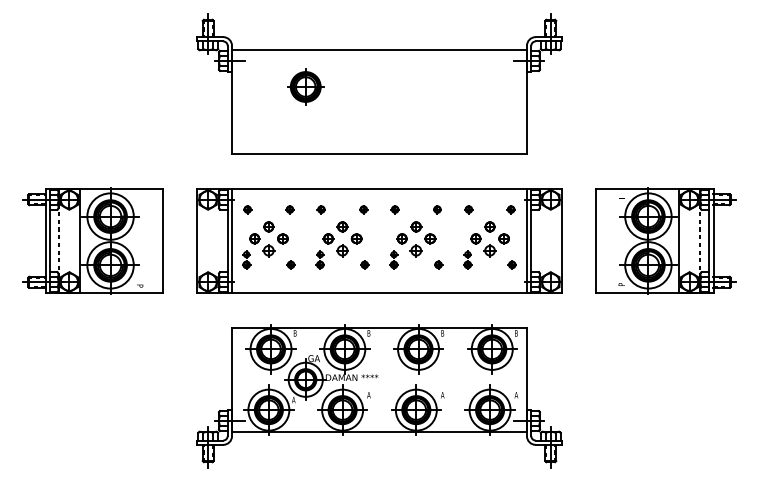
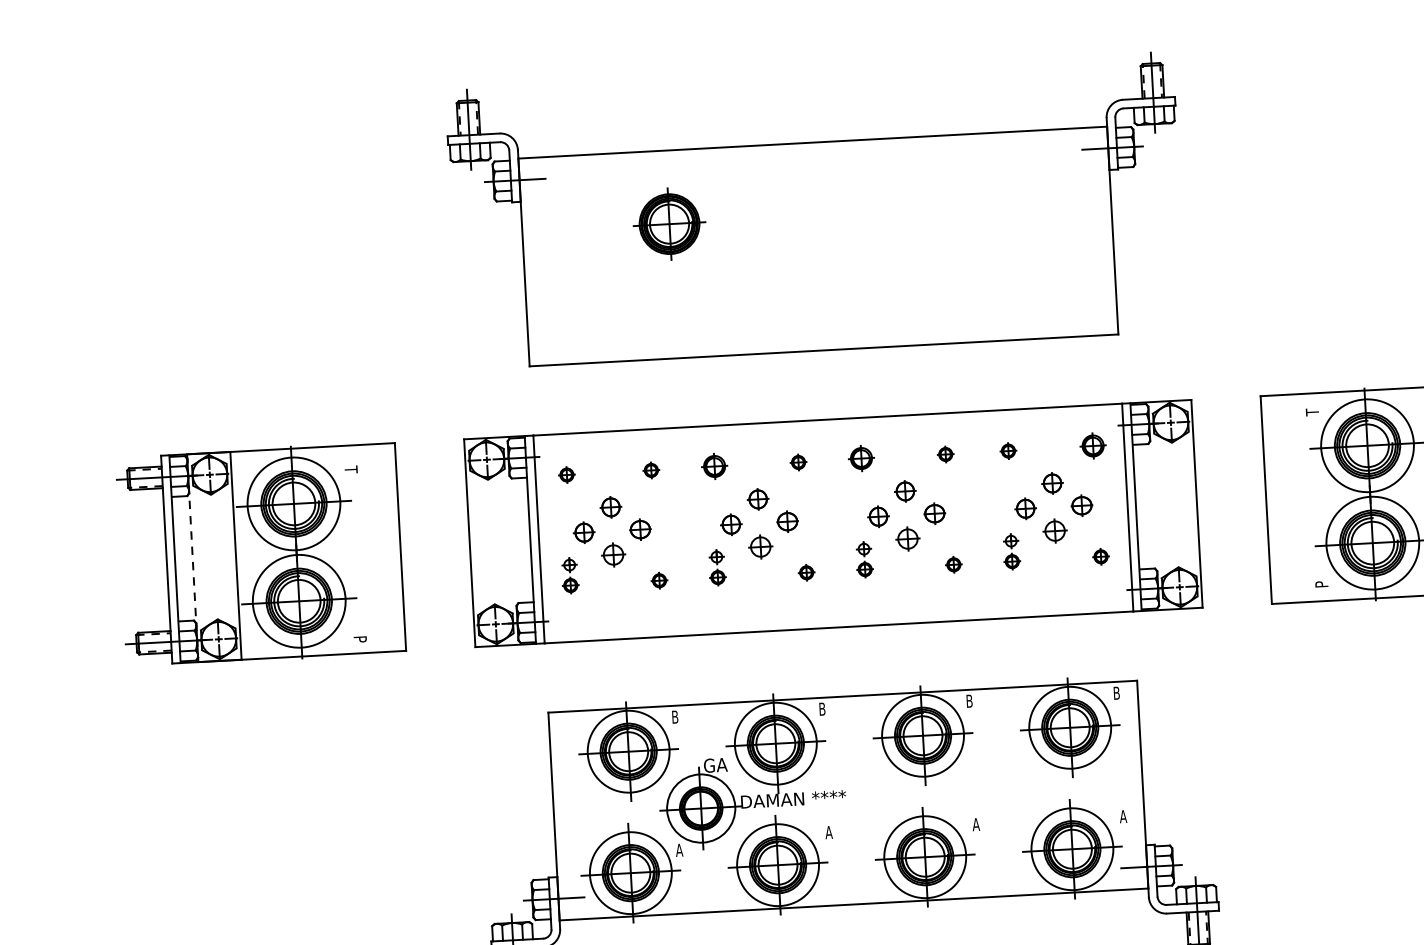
part: (320, 209) -> (712, 467), size x1.6
part: (394, 209) -> (859, 459), size x1.6
part: (510, 209) -> (1091, 446), size x1.6

